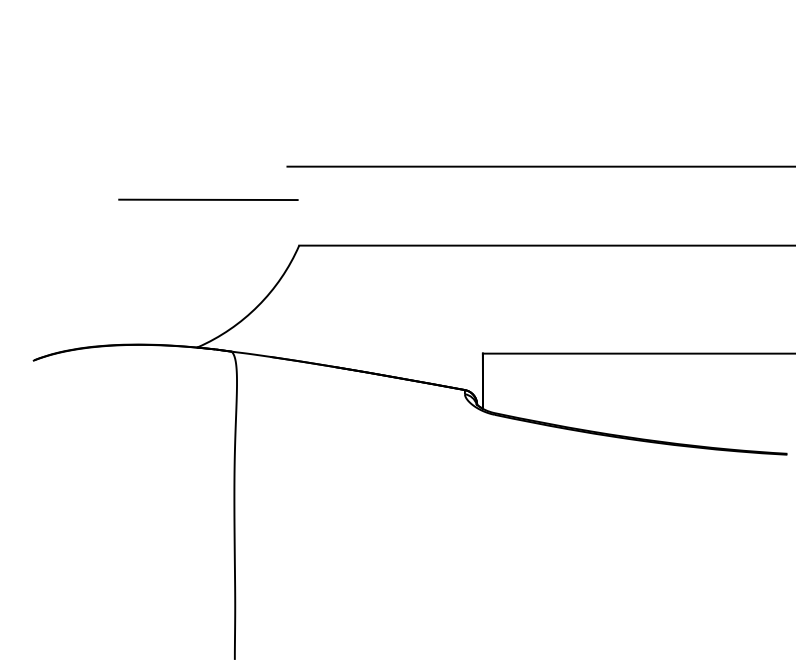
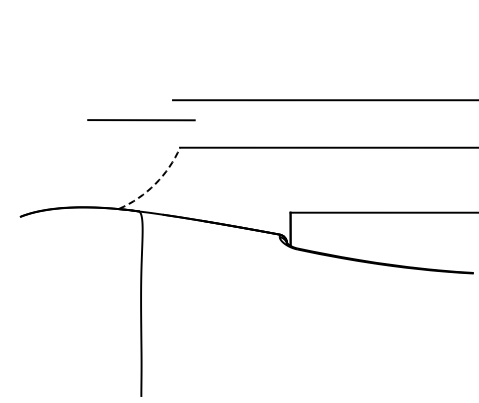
line: (208, 200) -> (141, 120), moved
arc: (258, 306) -> (155, 184), solid -> dashed

